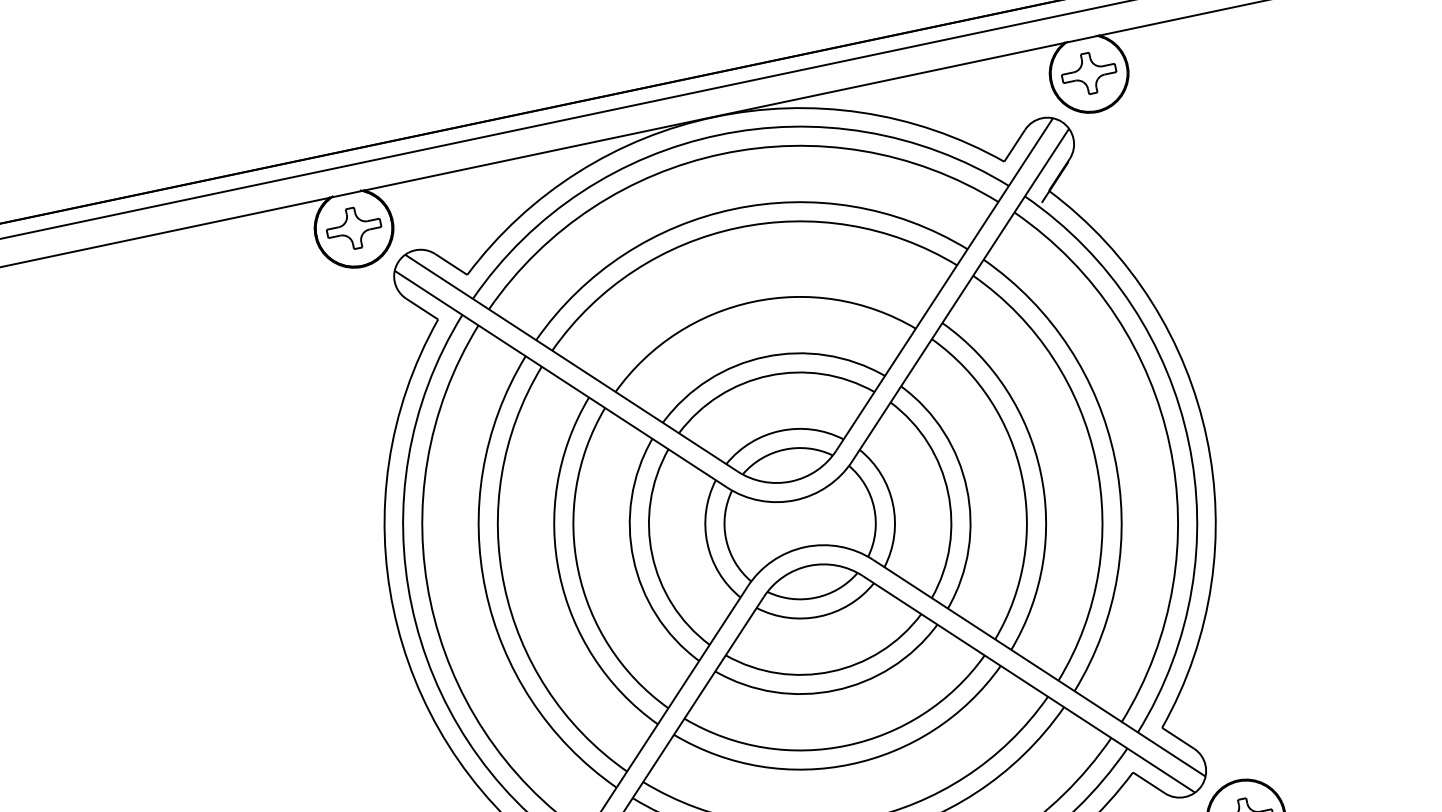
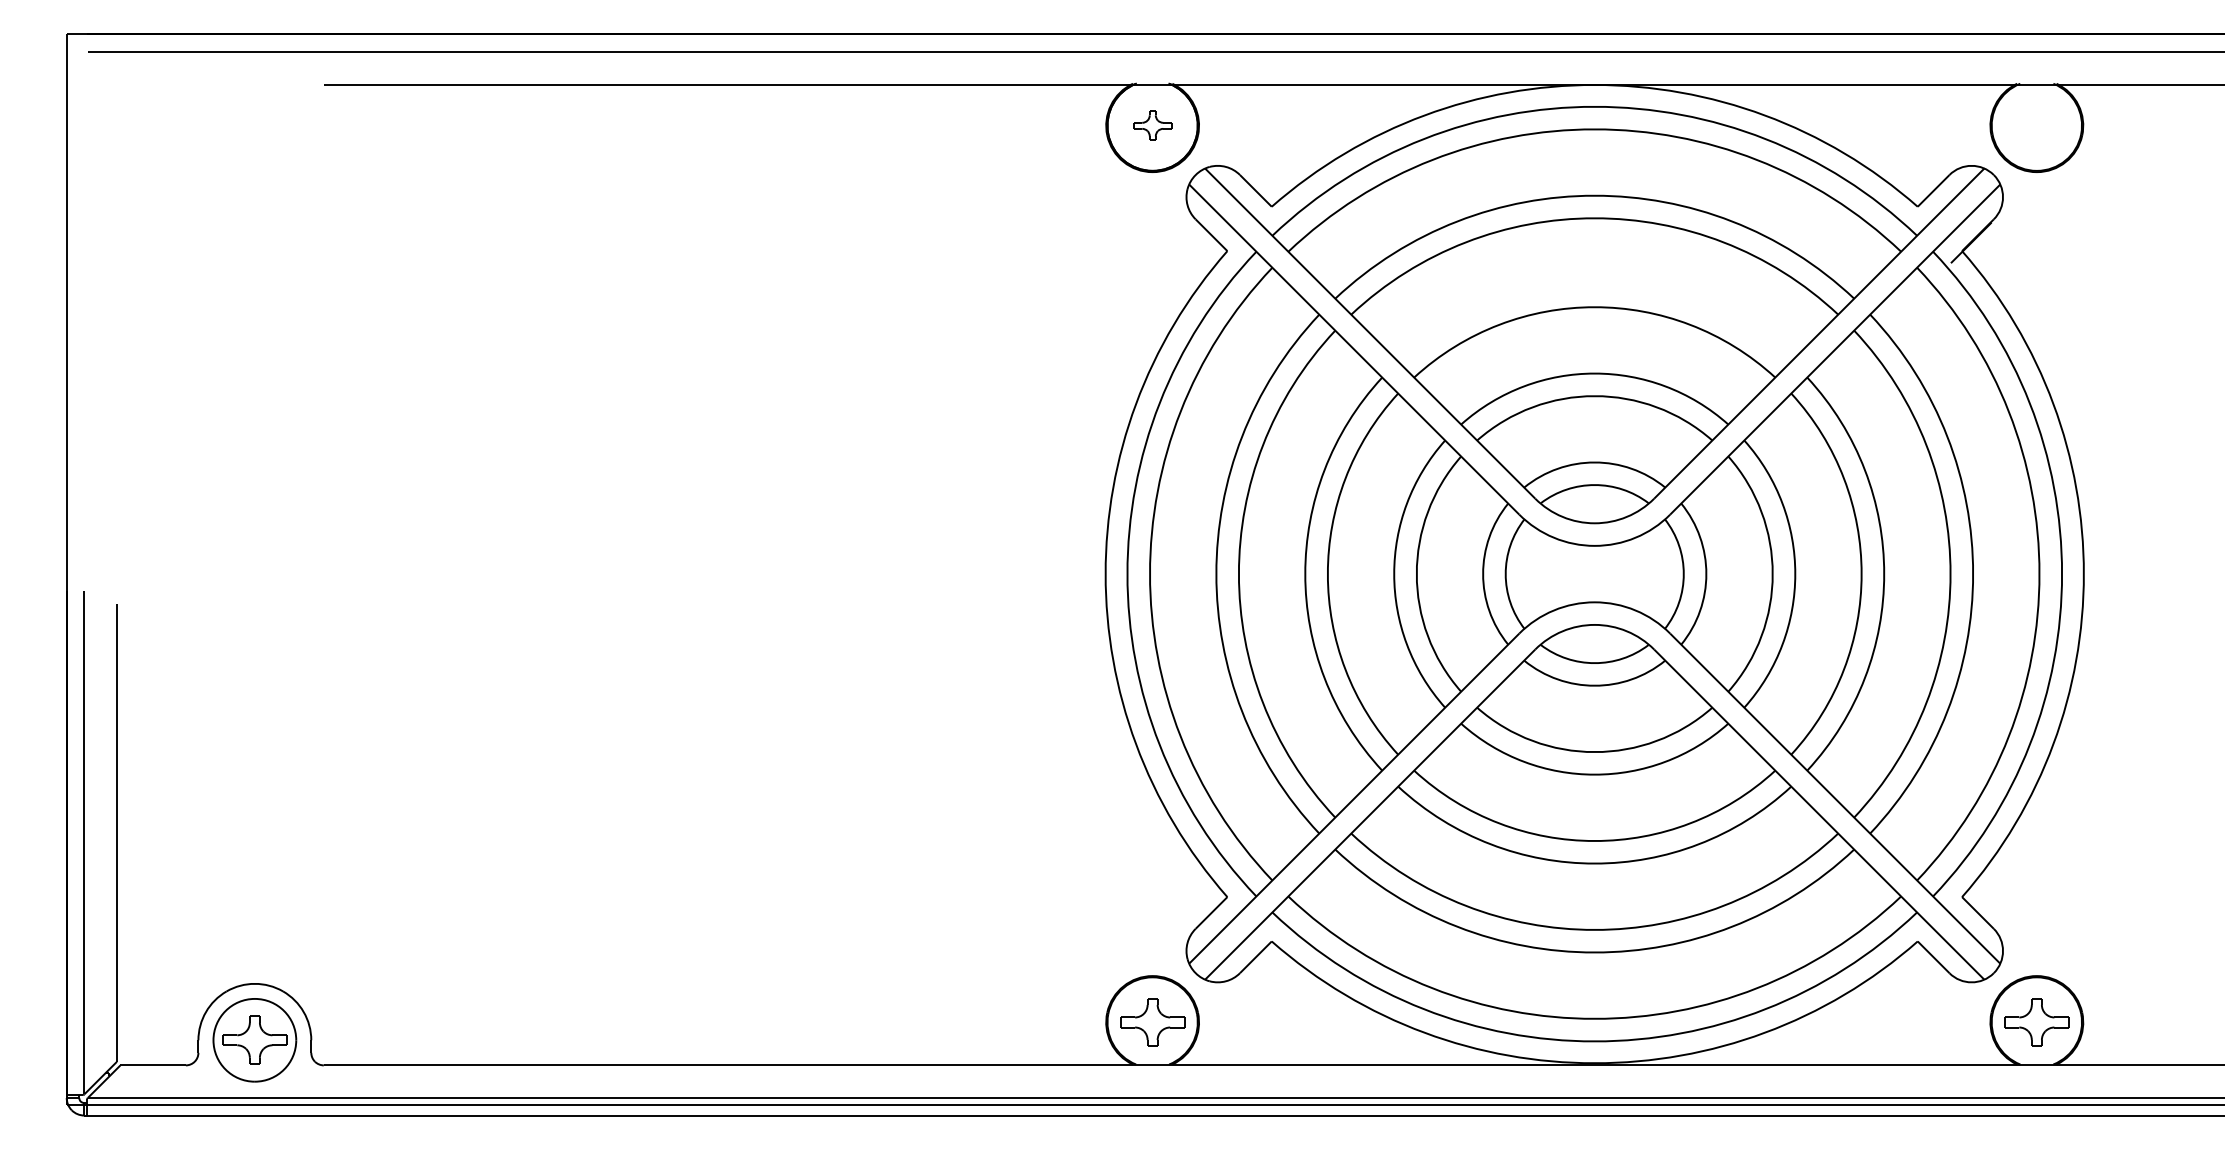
part: (1088, 73) -> (2036, 125), removed
part: (353, 228) -> (1152, 125), size x0.6

